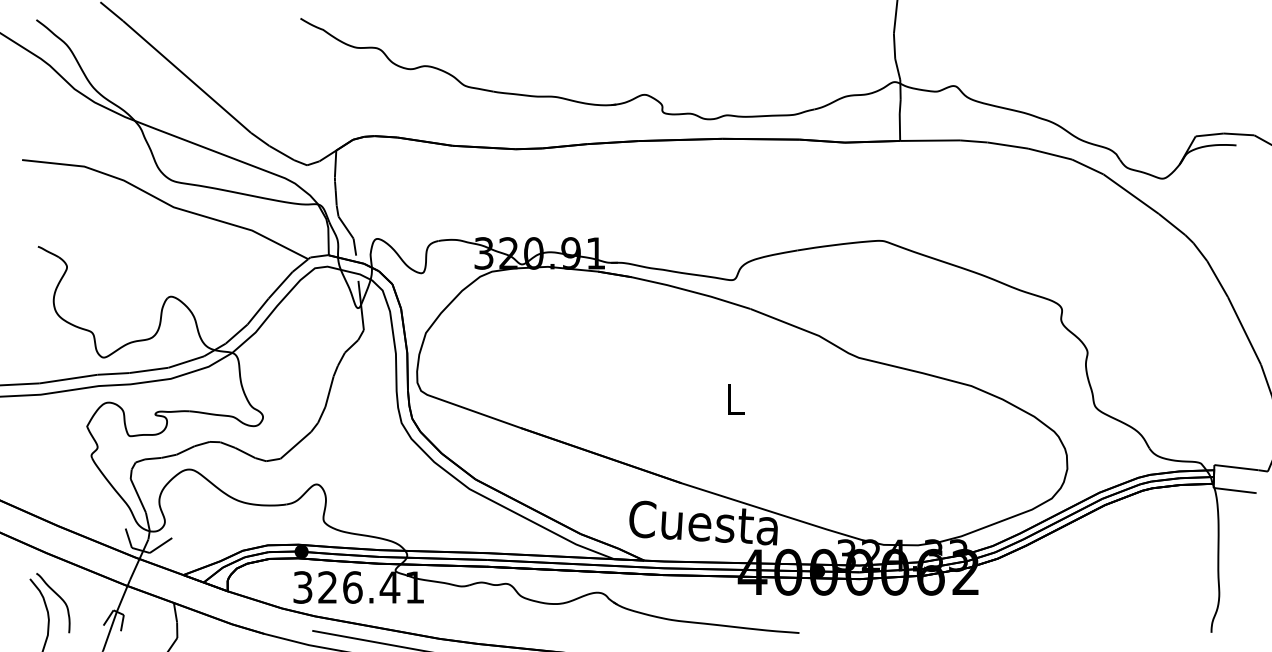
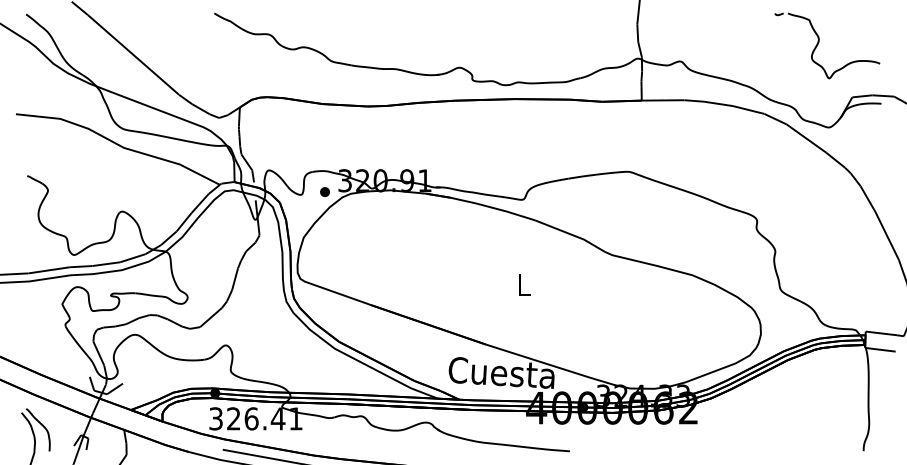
part: (1149, 58) -> (819, 41), added
part: (455, 269) -> (324, 192), added

